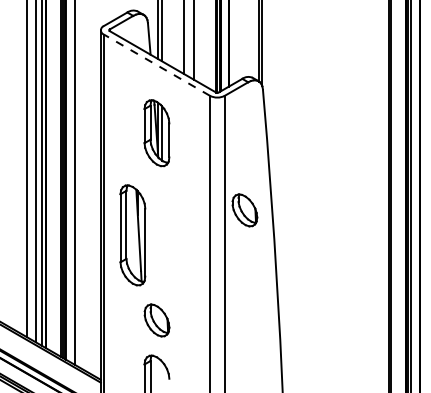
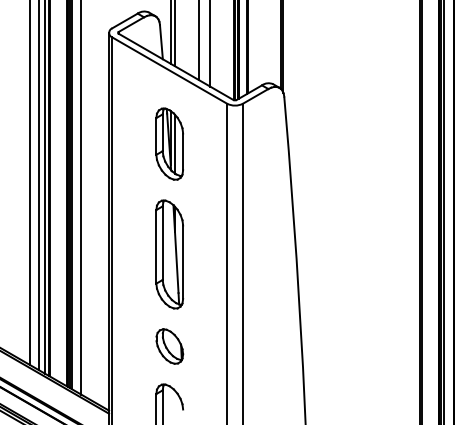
line: (156, 65) -> (169, 70), dashed -> solid
part: (244, 210) -> (264, 227), removed
part: (132, 235) -> (169, 254), moved

